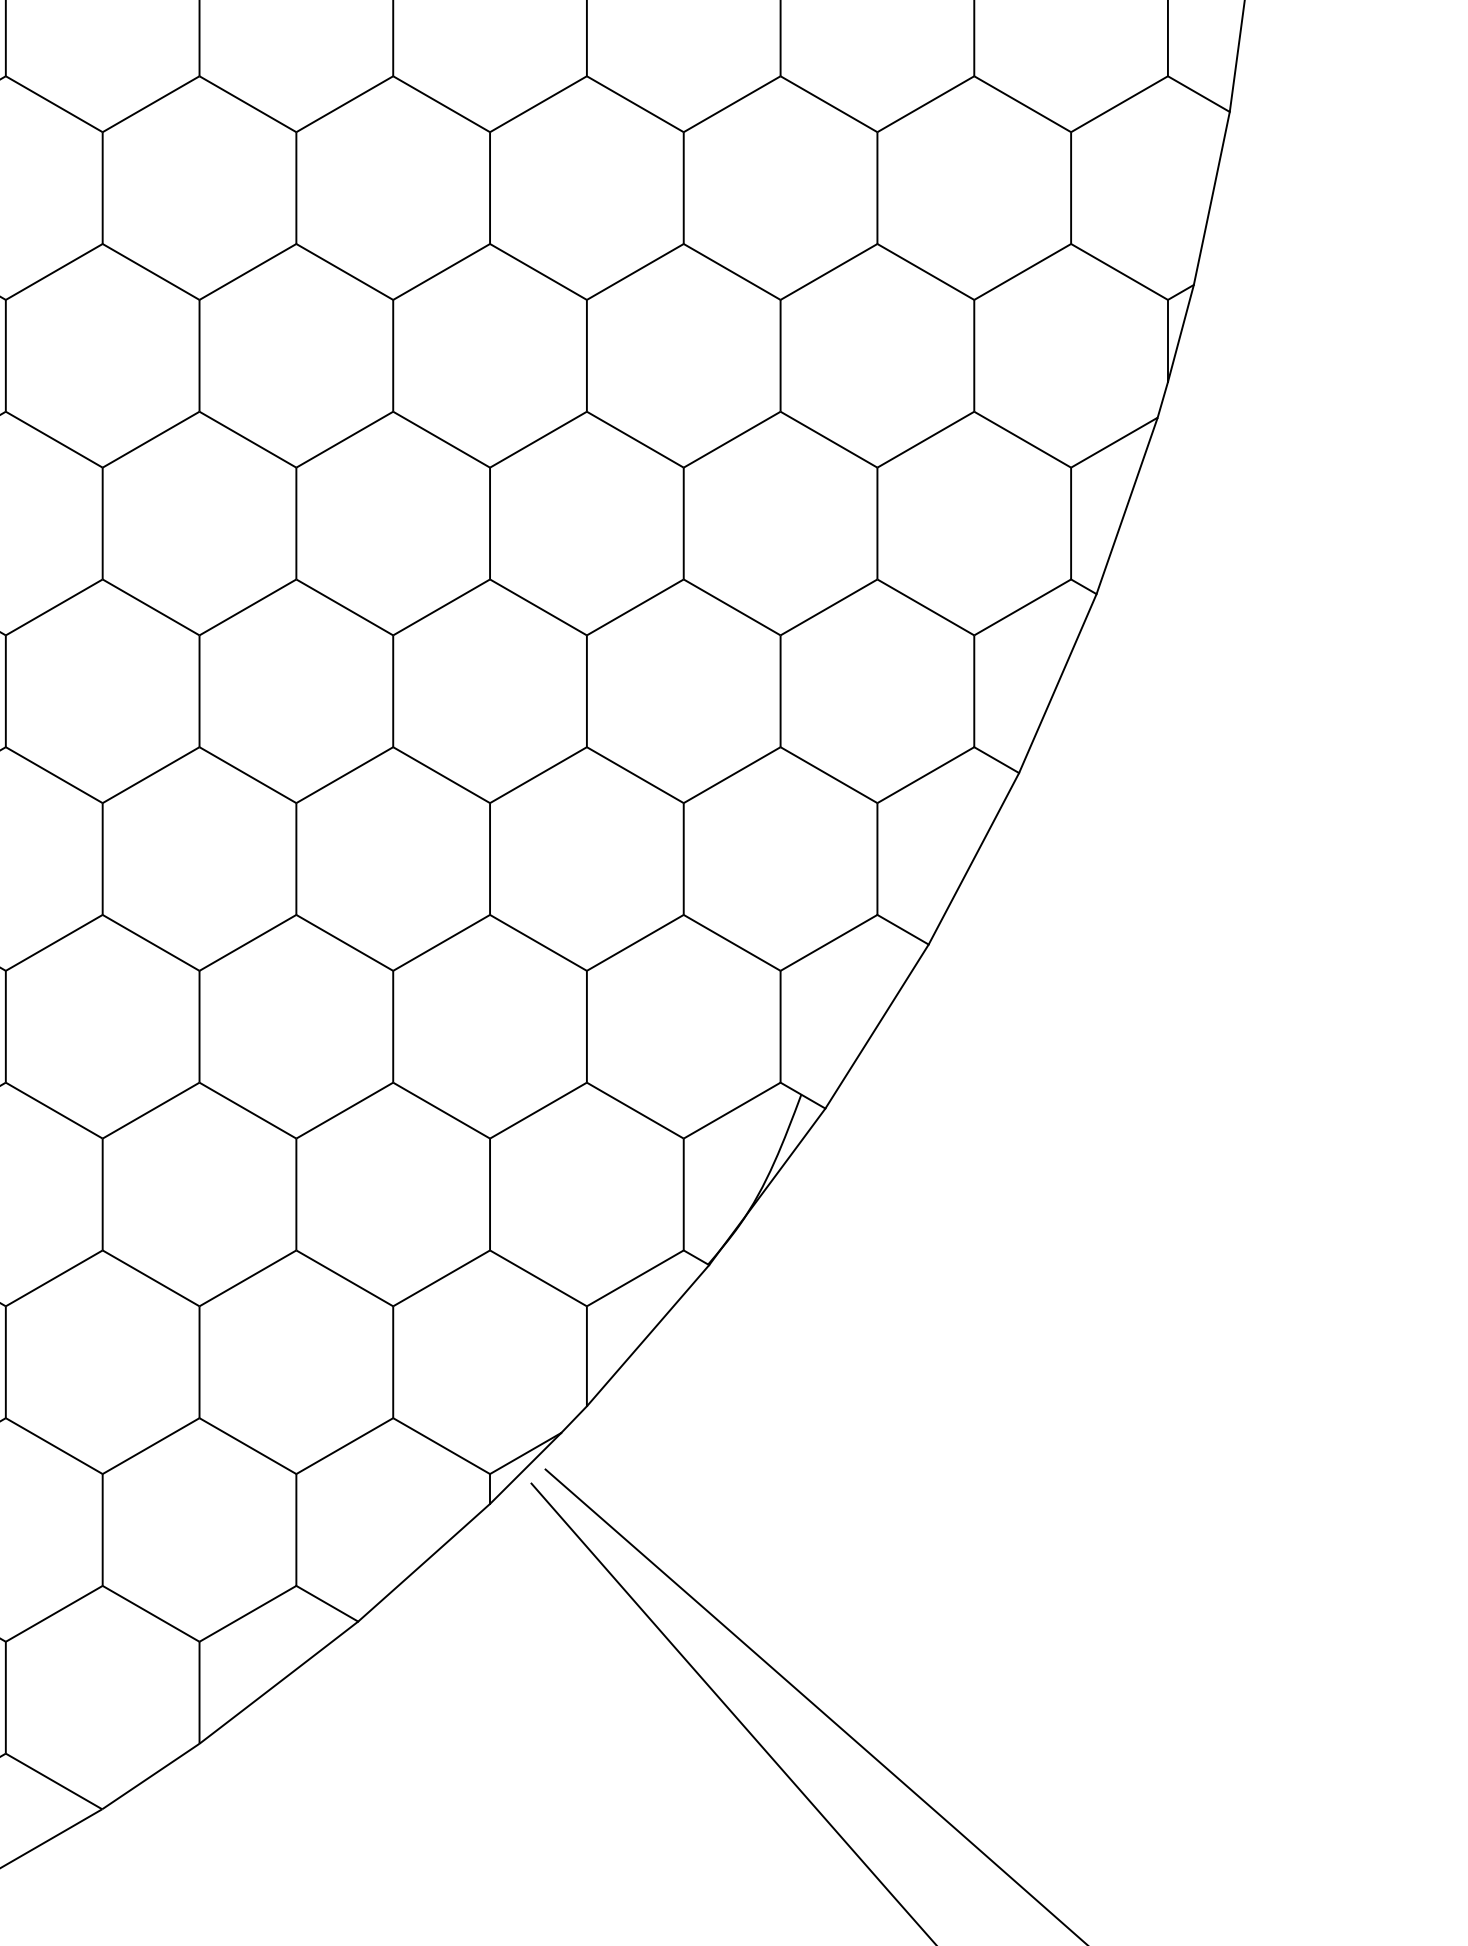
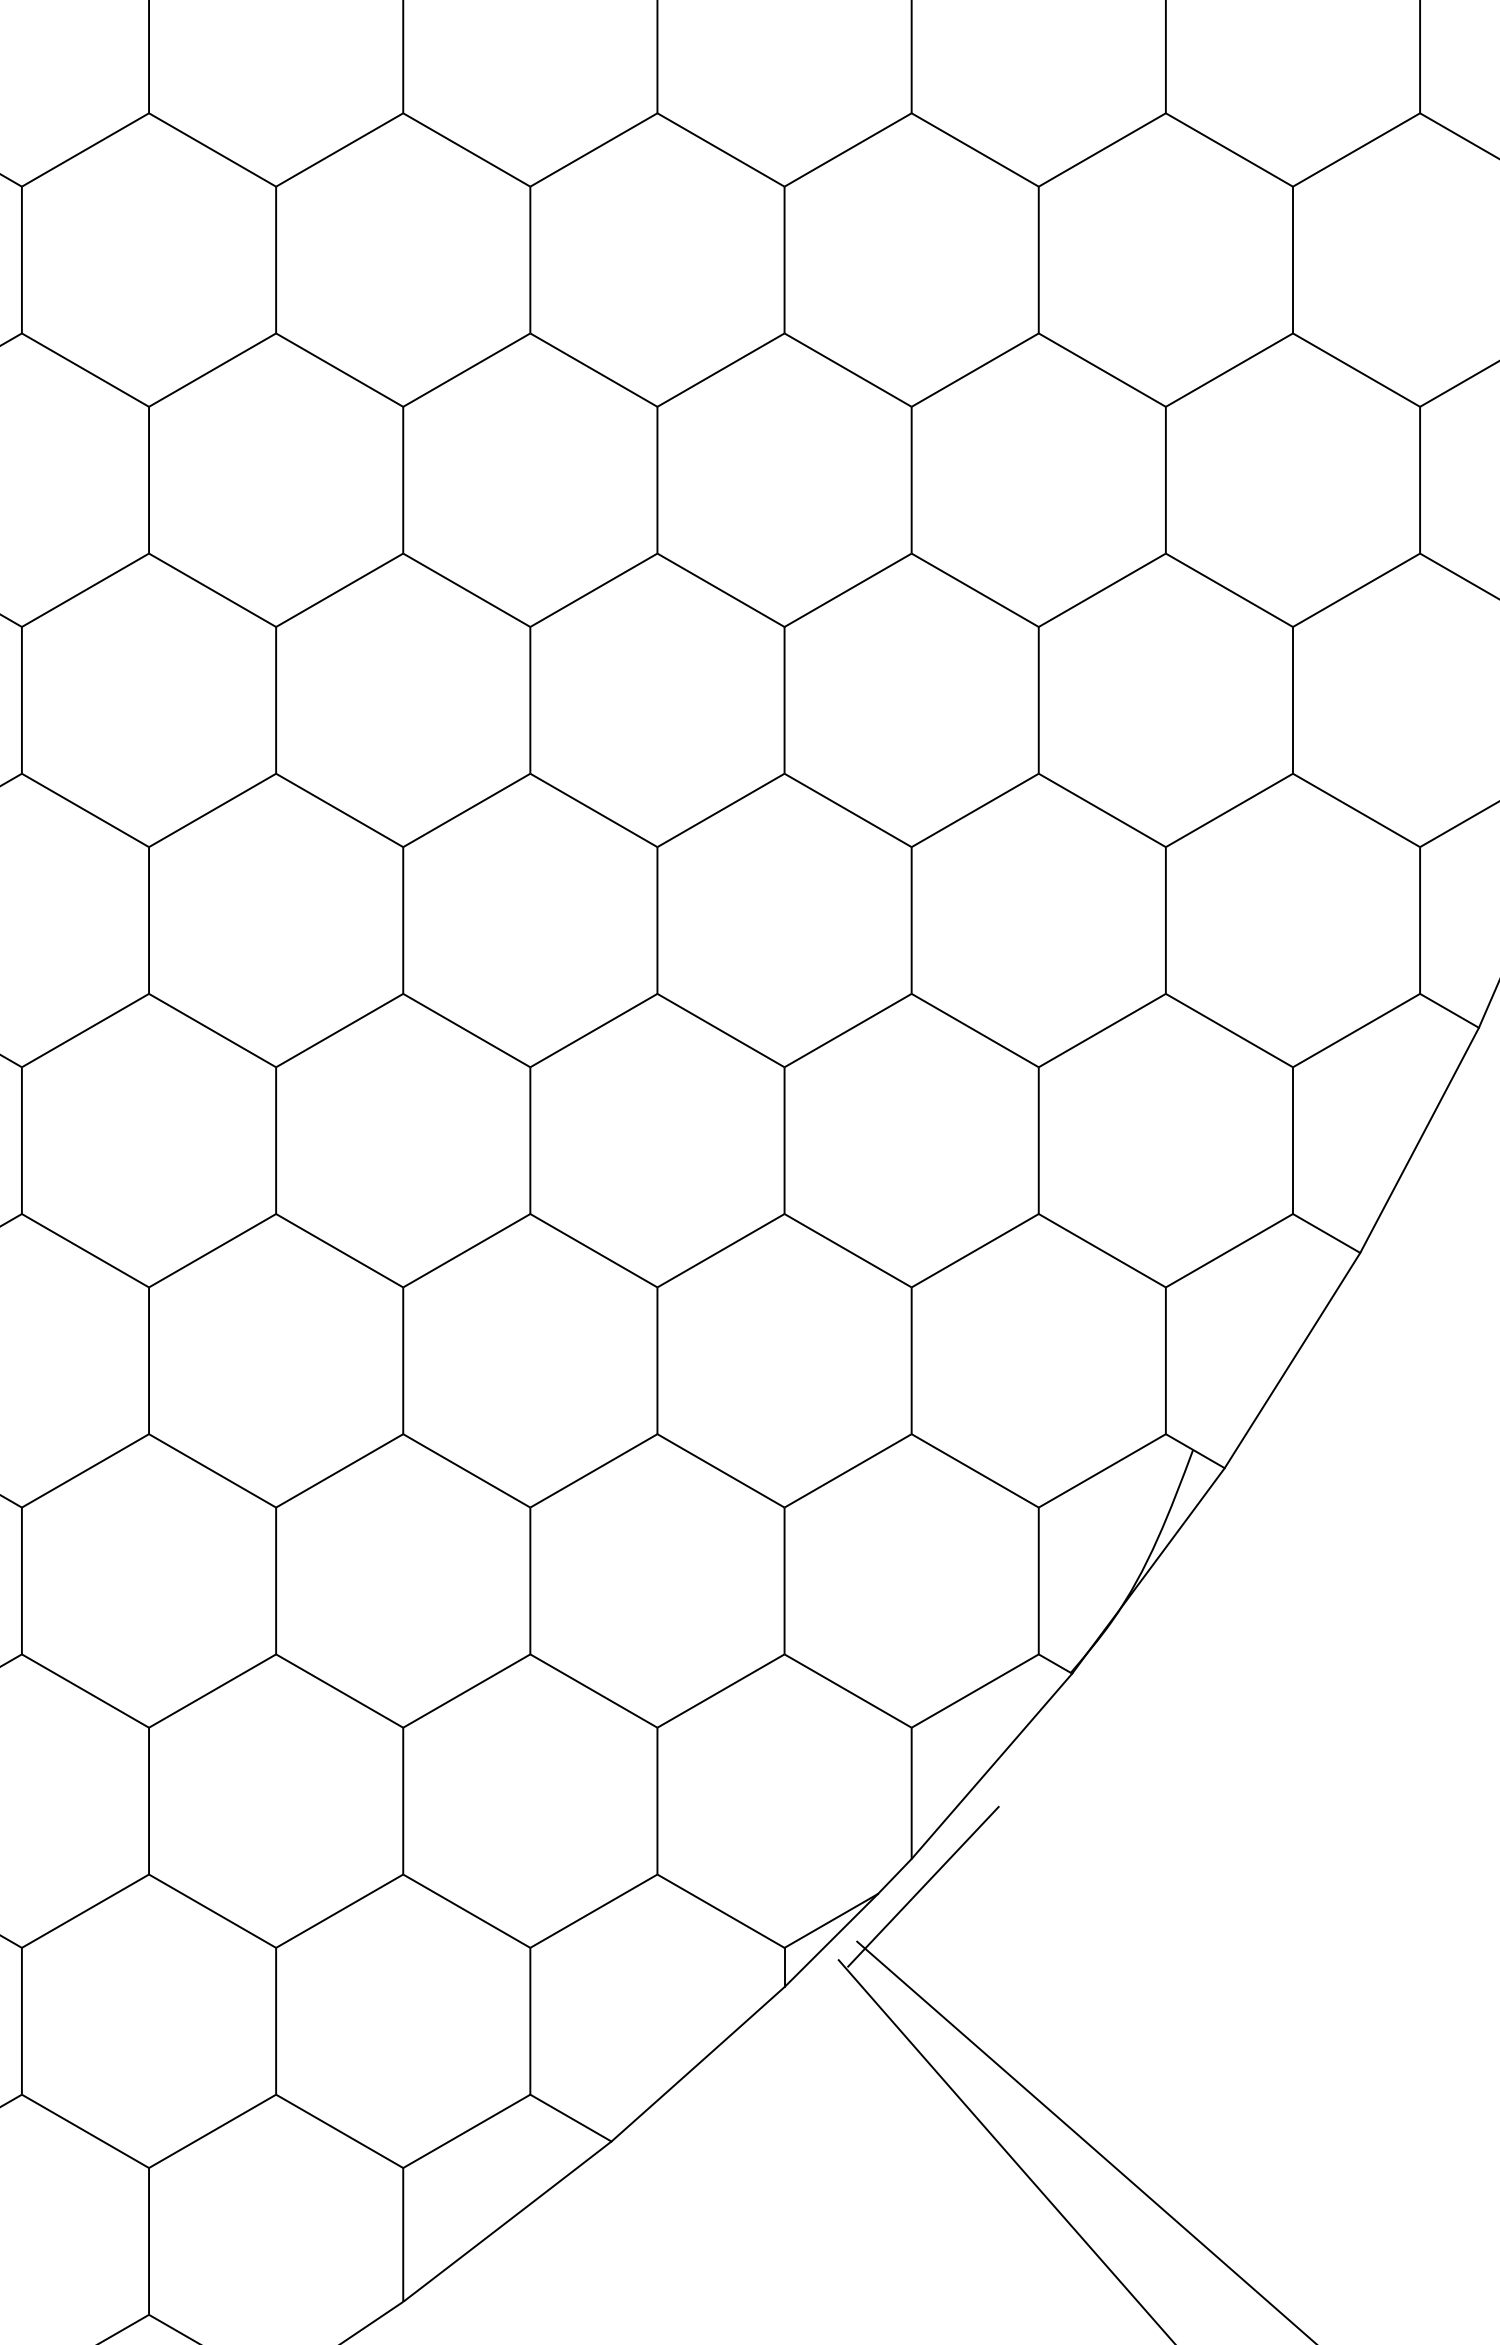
line: (595, 1427) -> (922, 1886), added

